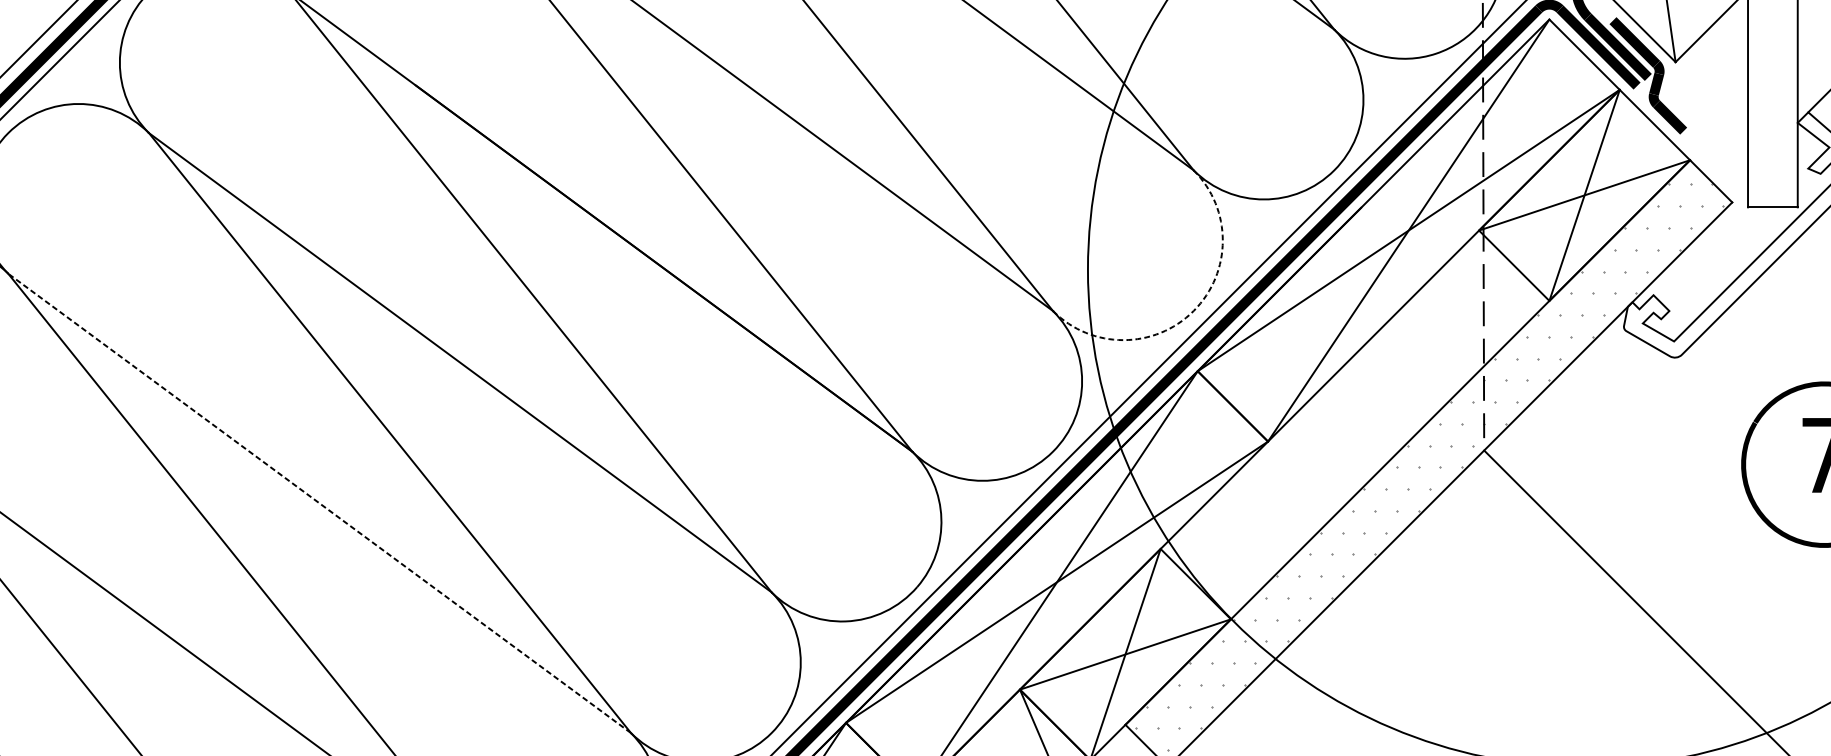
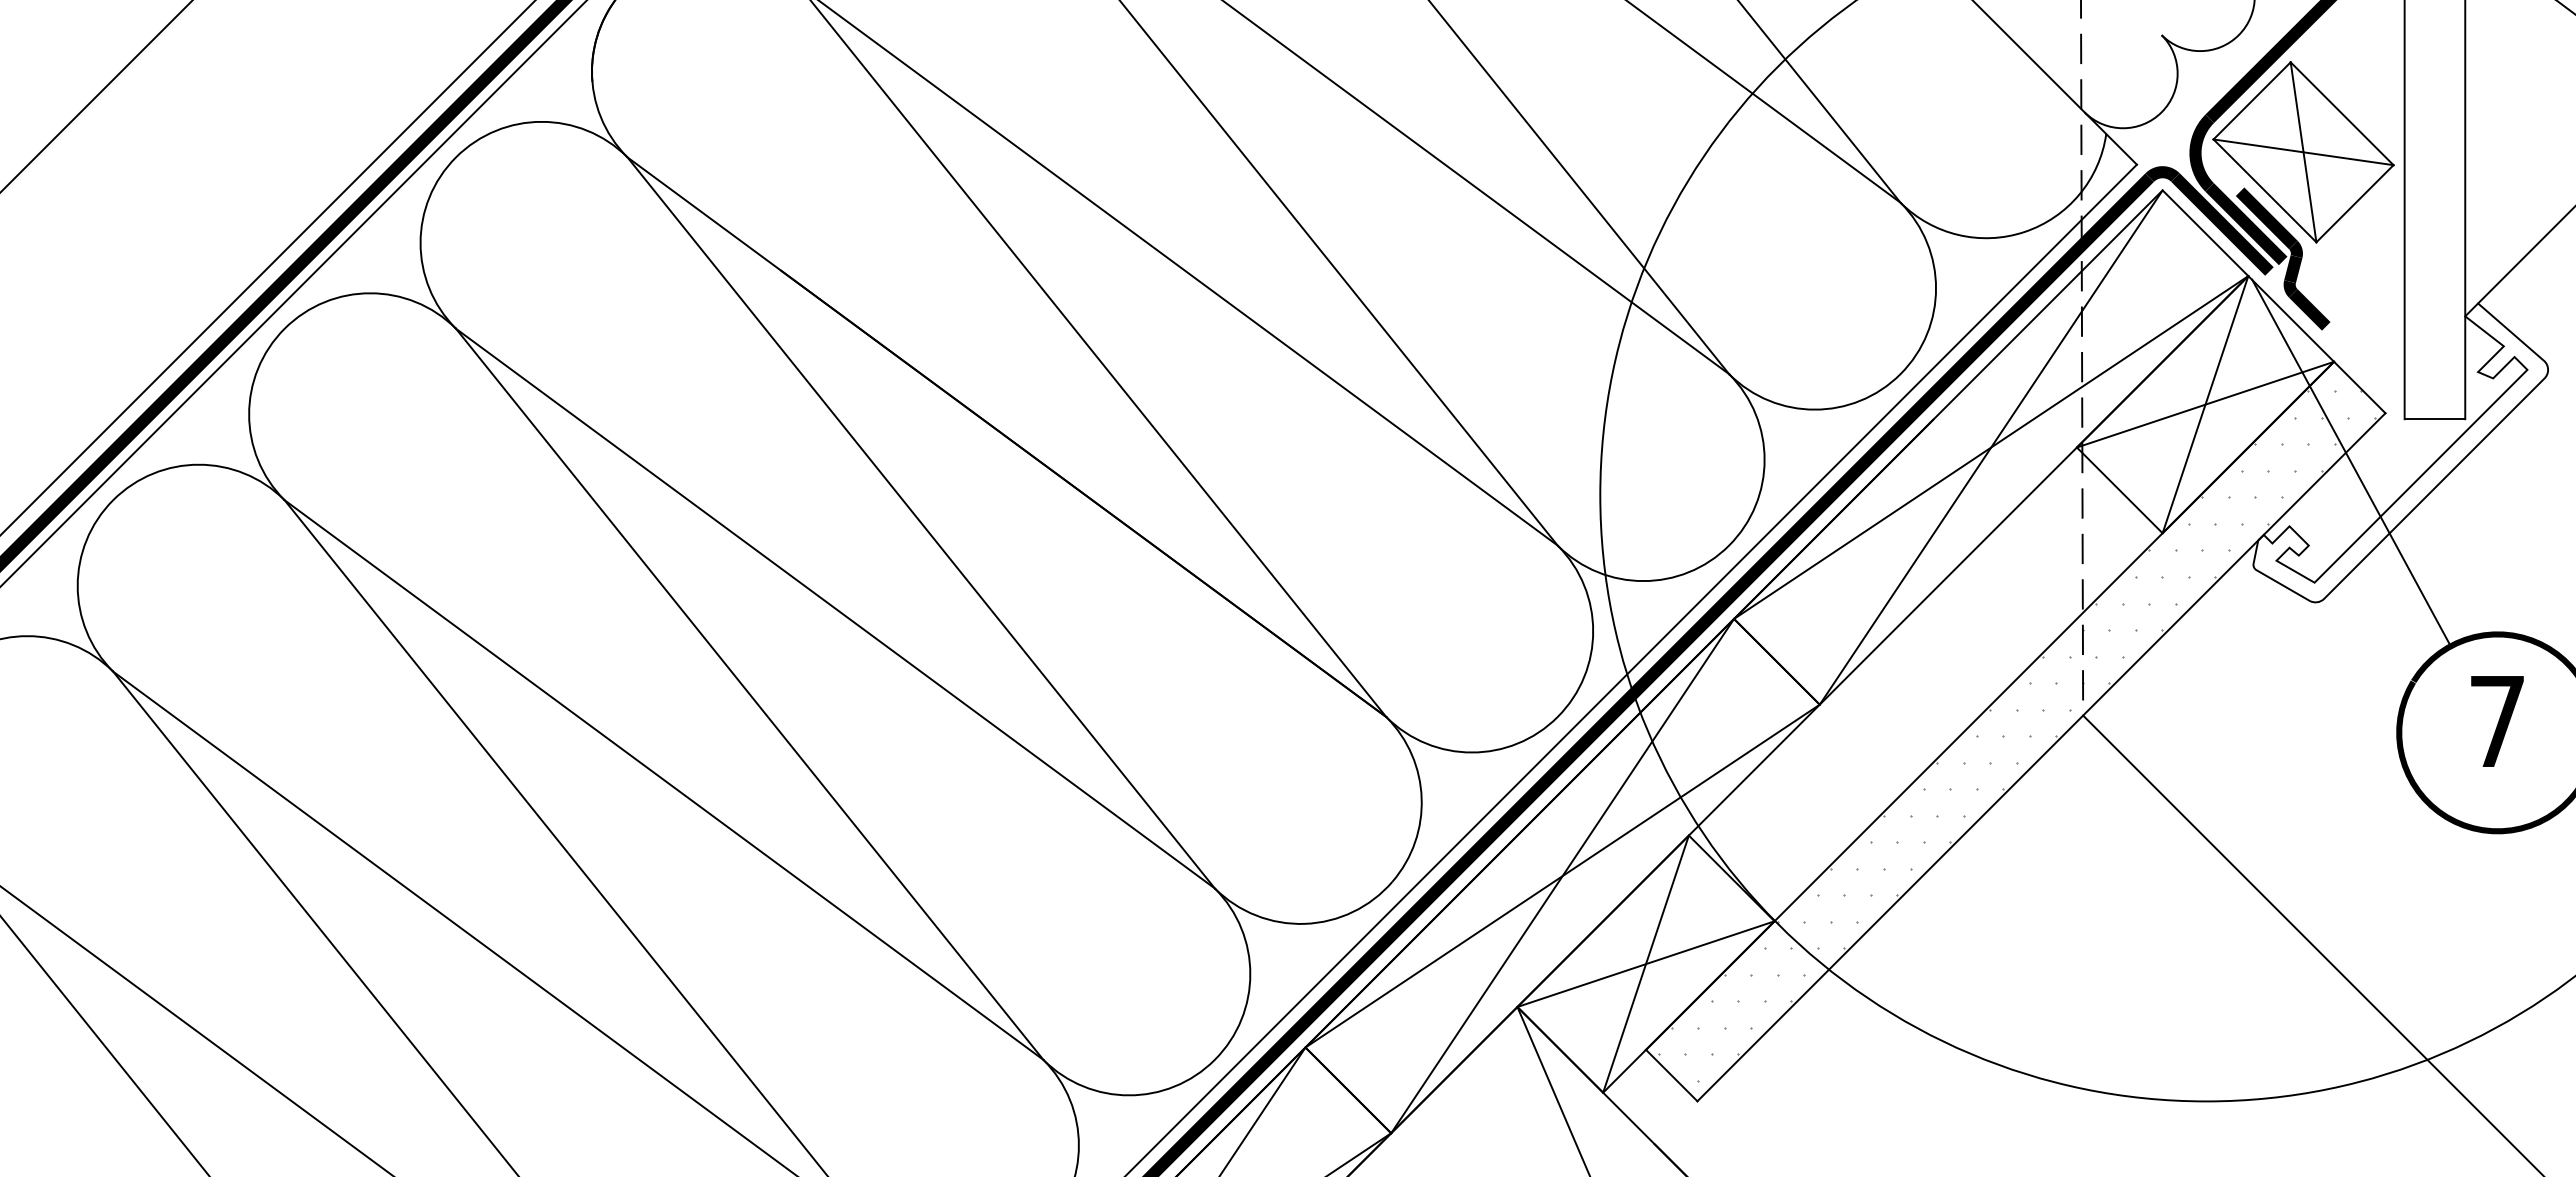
line: (1704, 242) -> (2351, 462), added
arc: (1193, 310) -> (1729, 545), dashed -> solid
line: (319, 502) -> (663, 779), dashed -> solid

